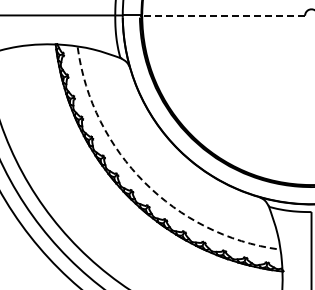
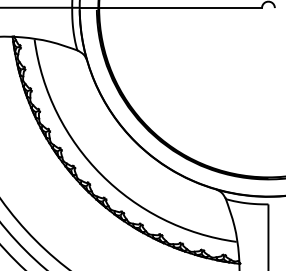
line: (223, 15) -> (180, 7), dashed -> solid
arc: (144, 182) -> (101, 174), dashed -> solid

